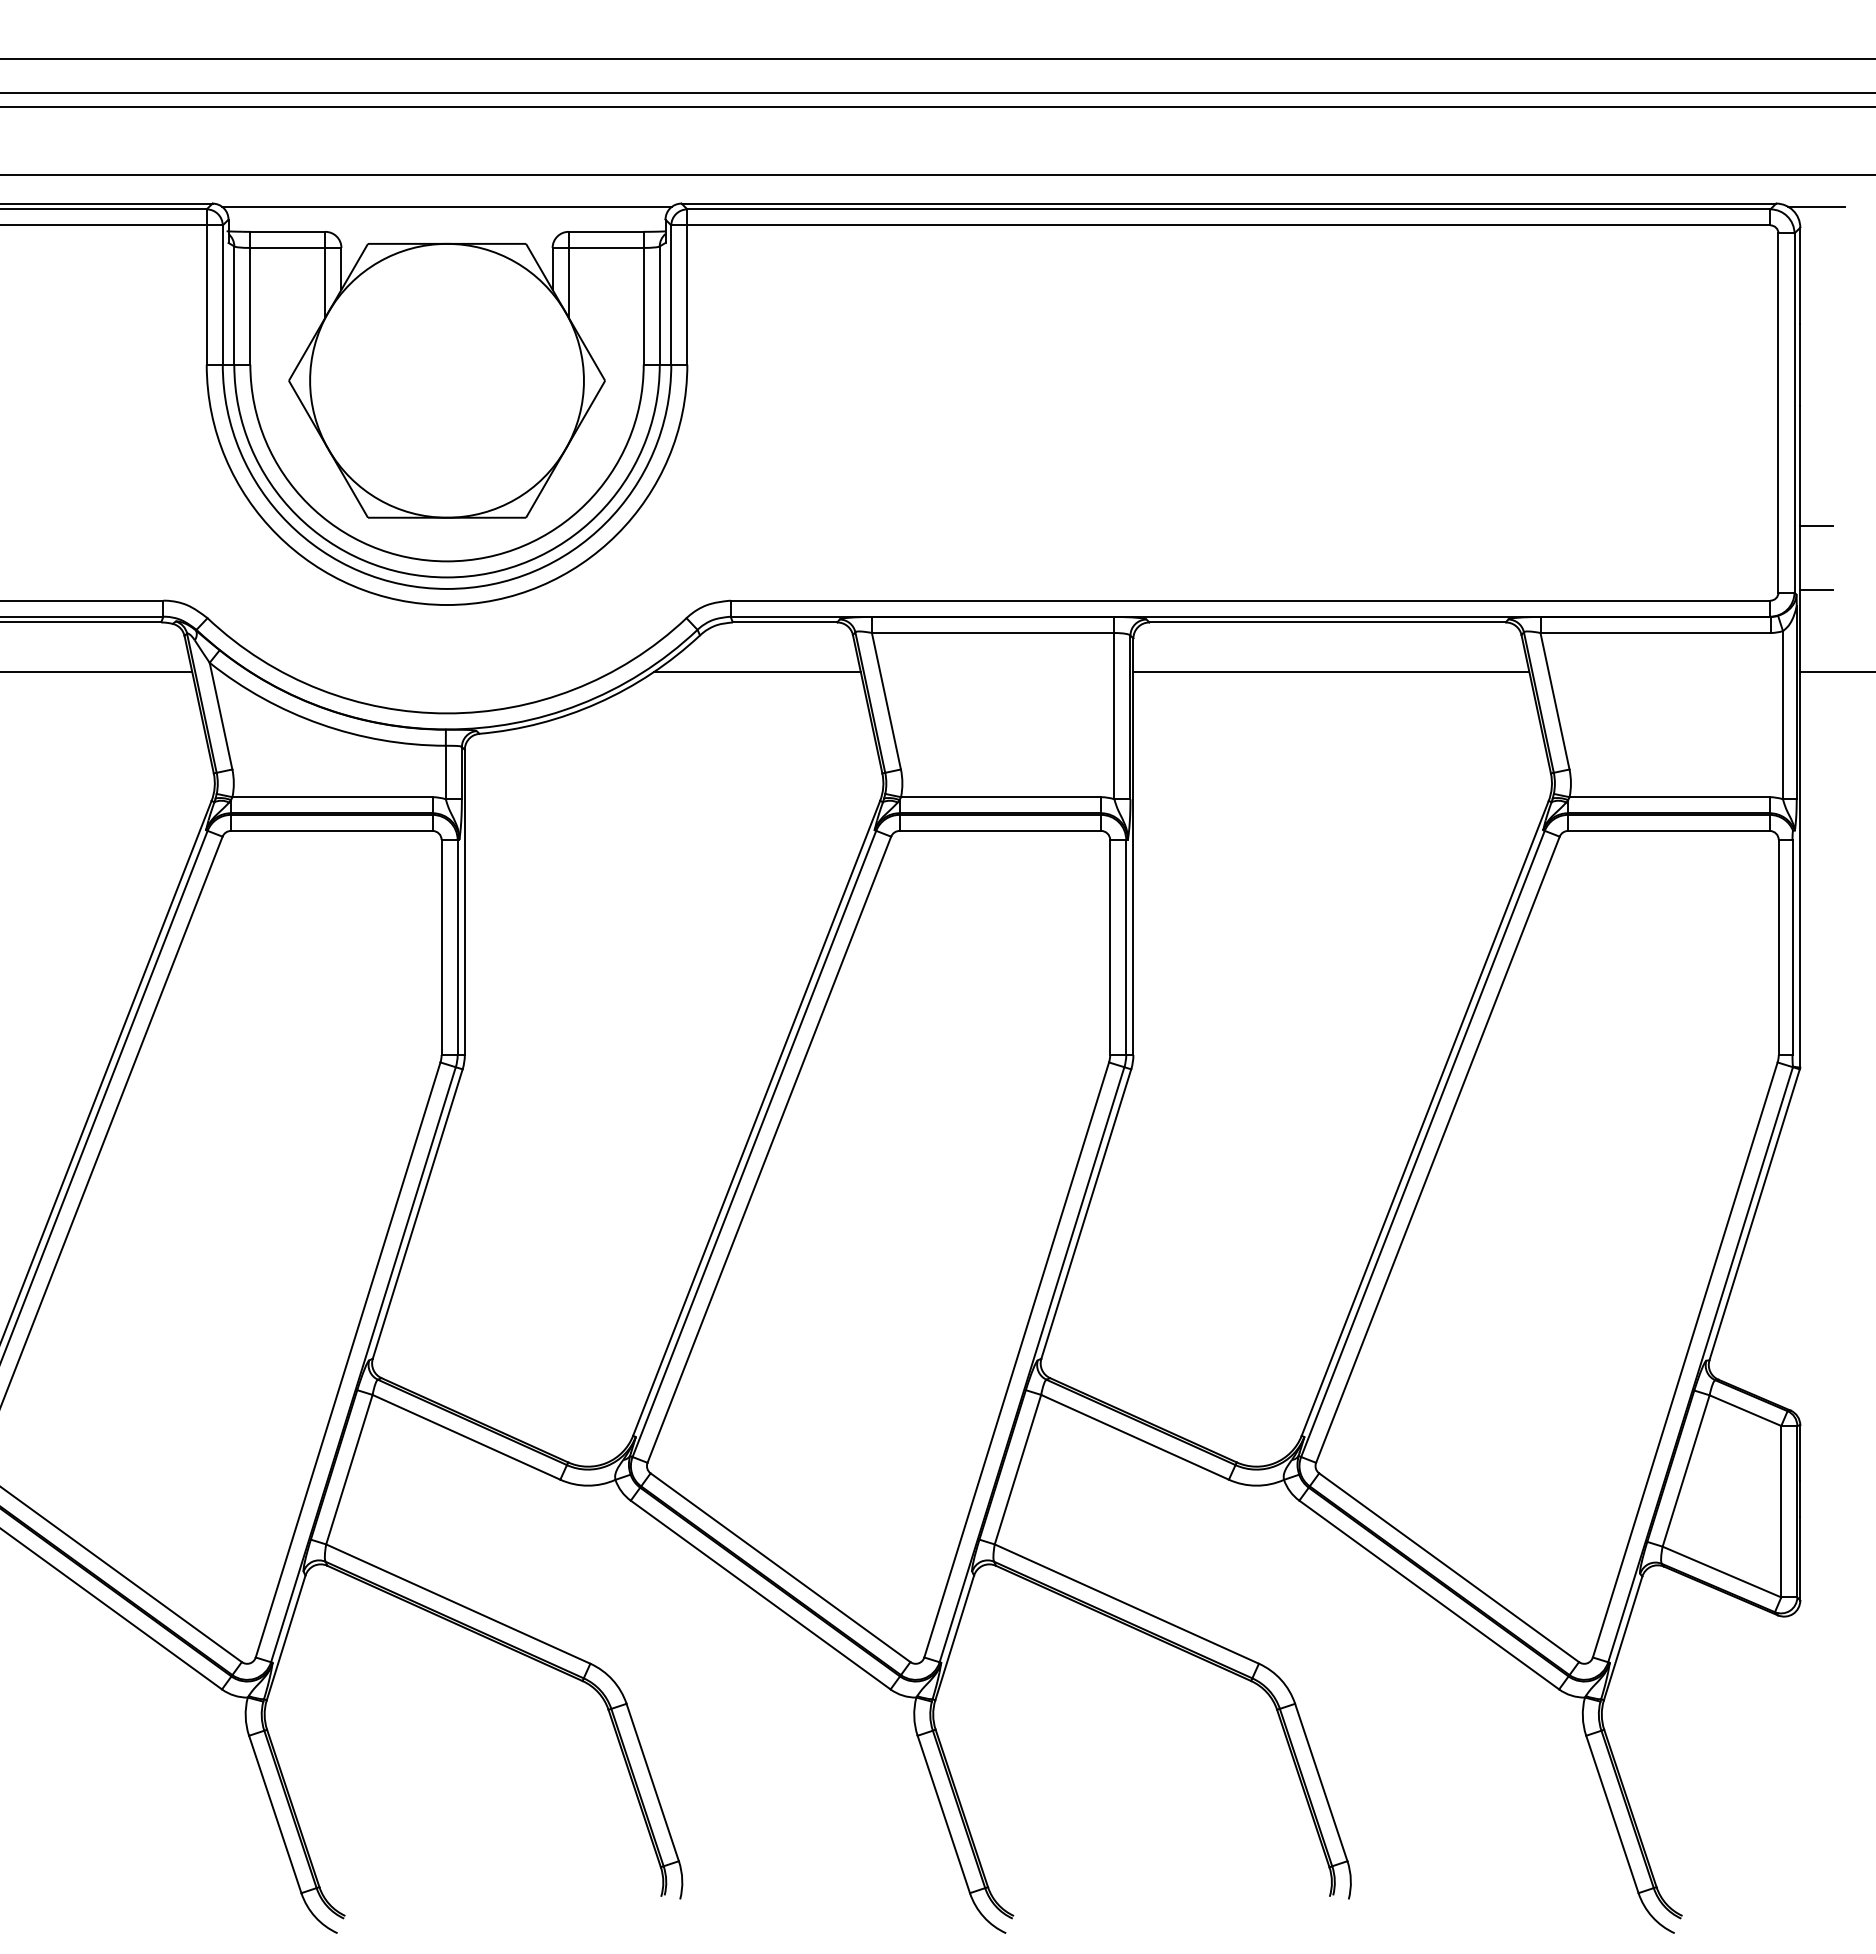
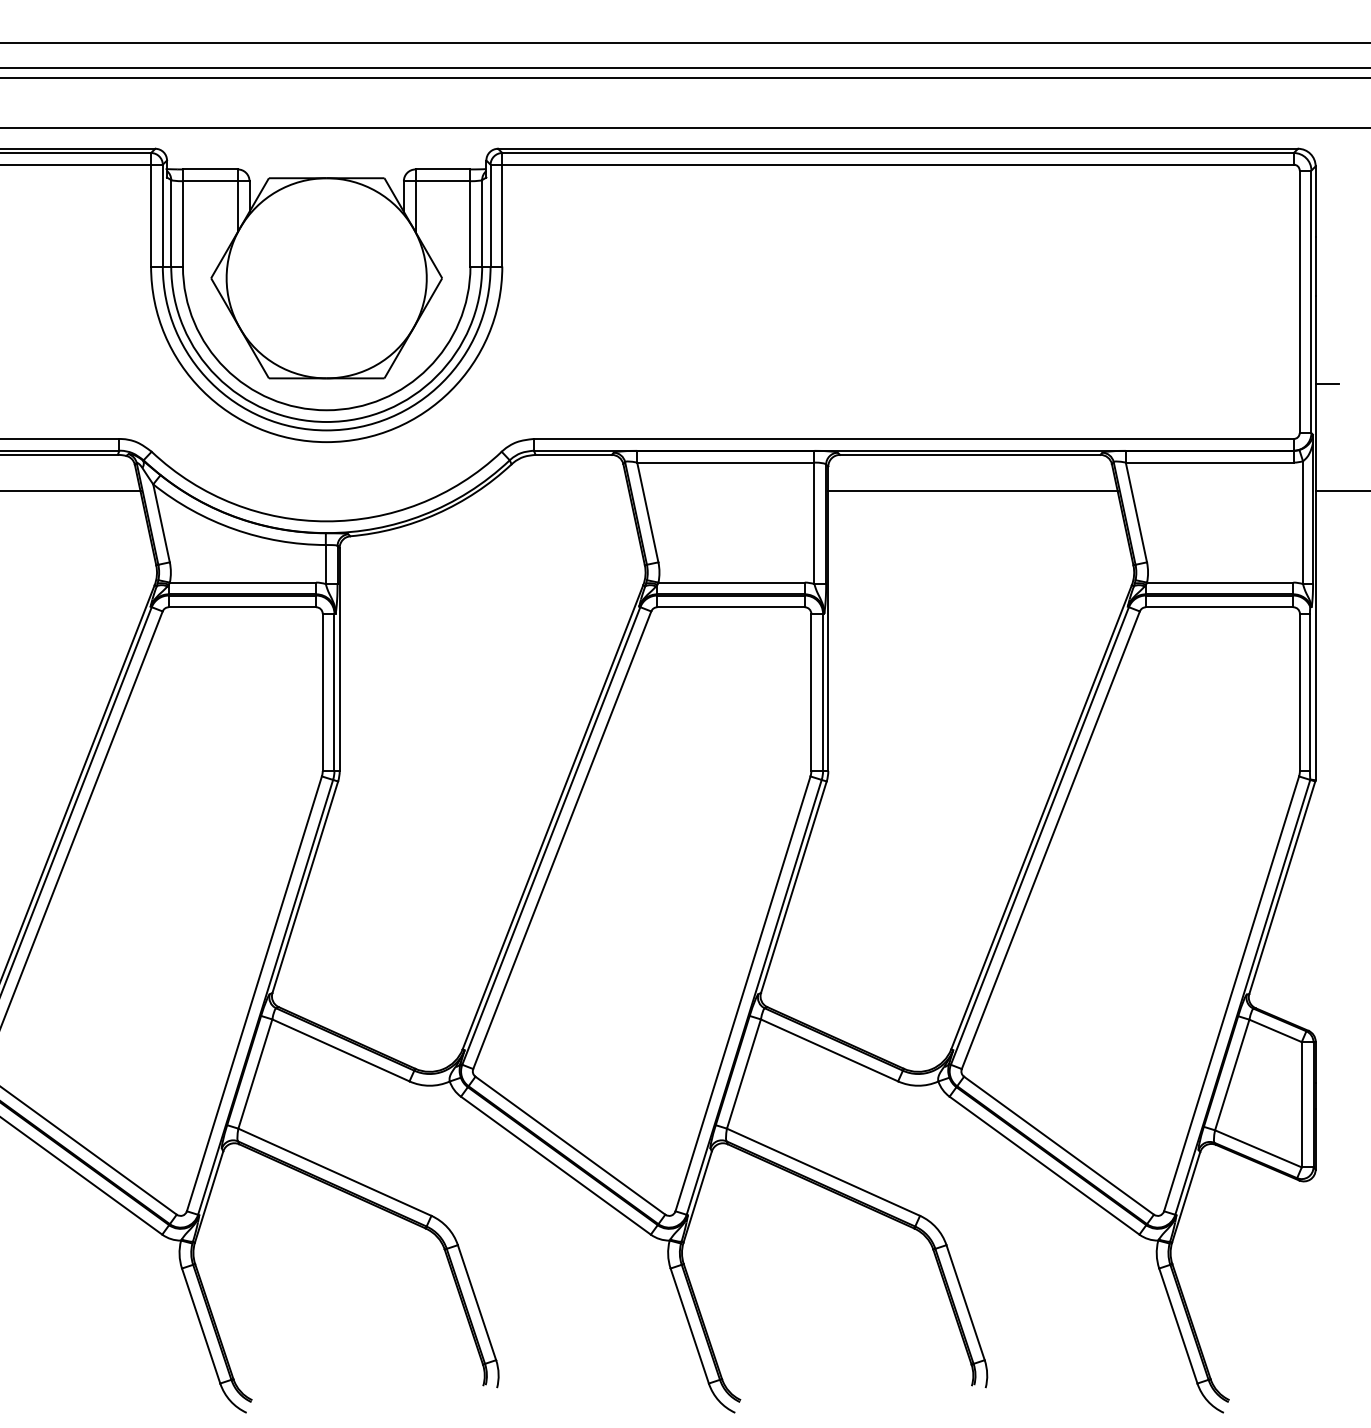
line: (446, 206) -> (326, 150), removed
line: (1816, 206) -> (1327, 150), removed
line: (1816, 590) -> (1327, 431), removed
line: (756, 672) -> (552, 491), removed

